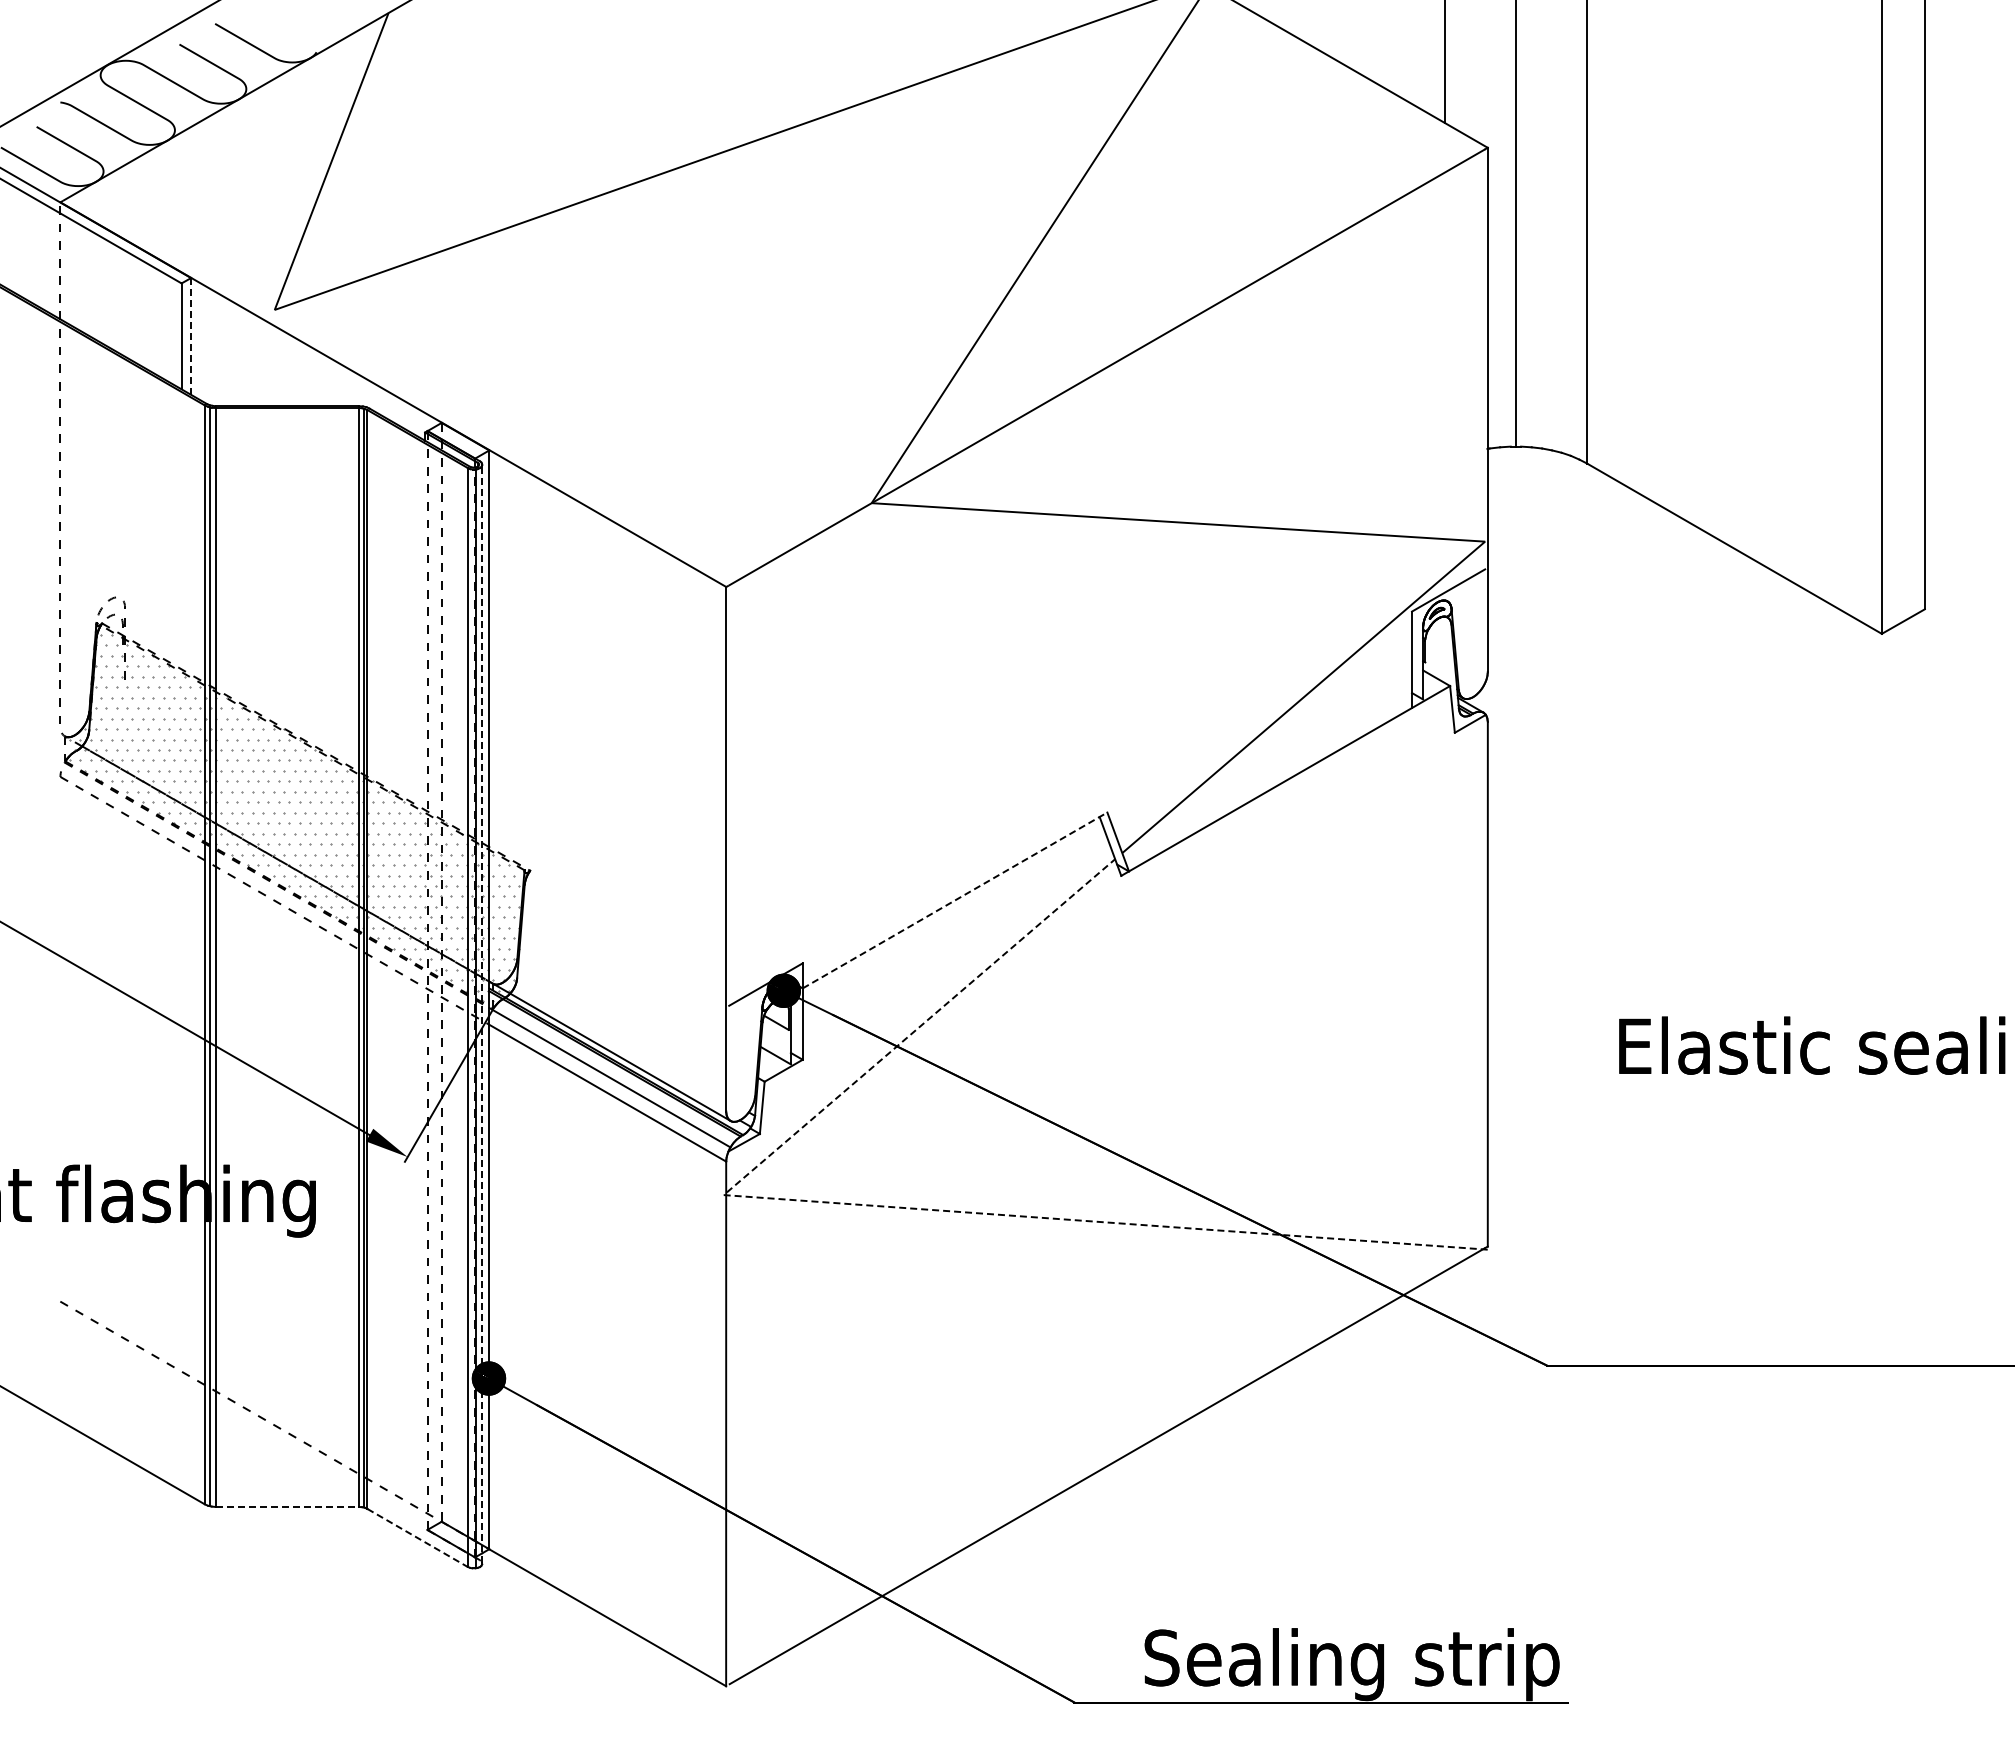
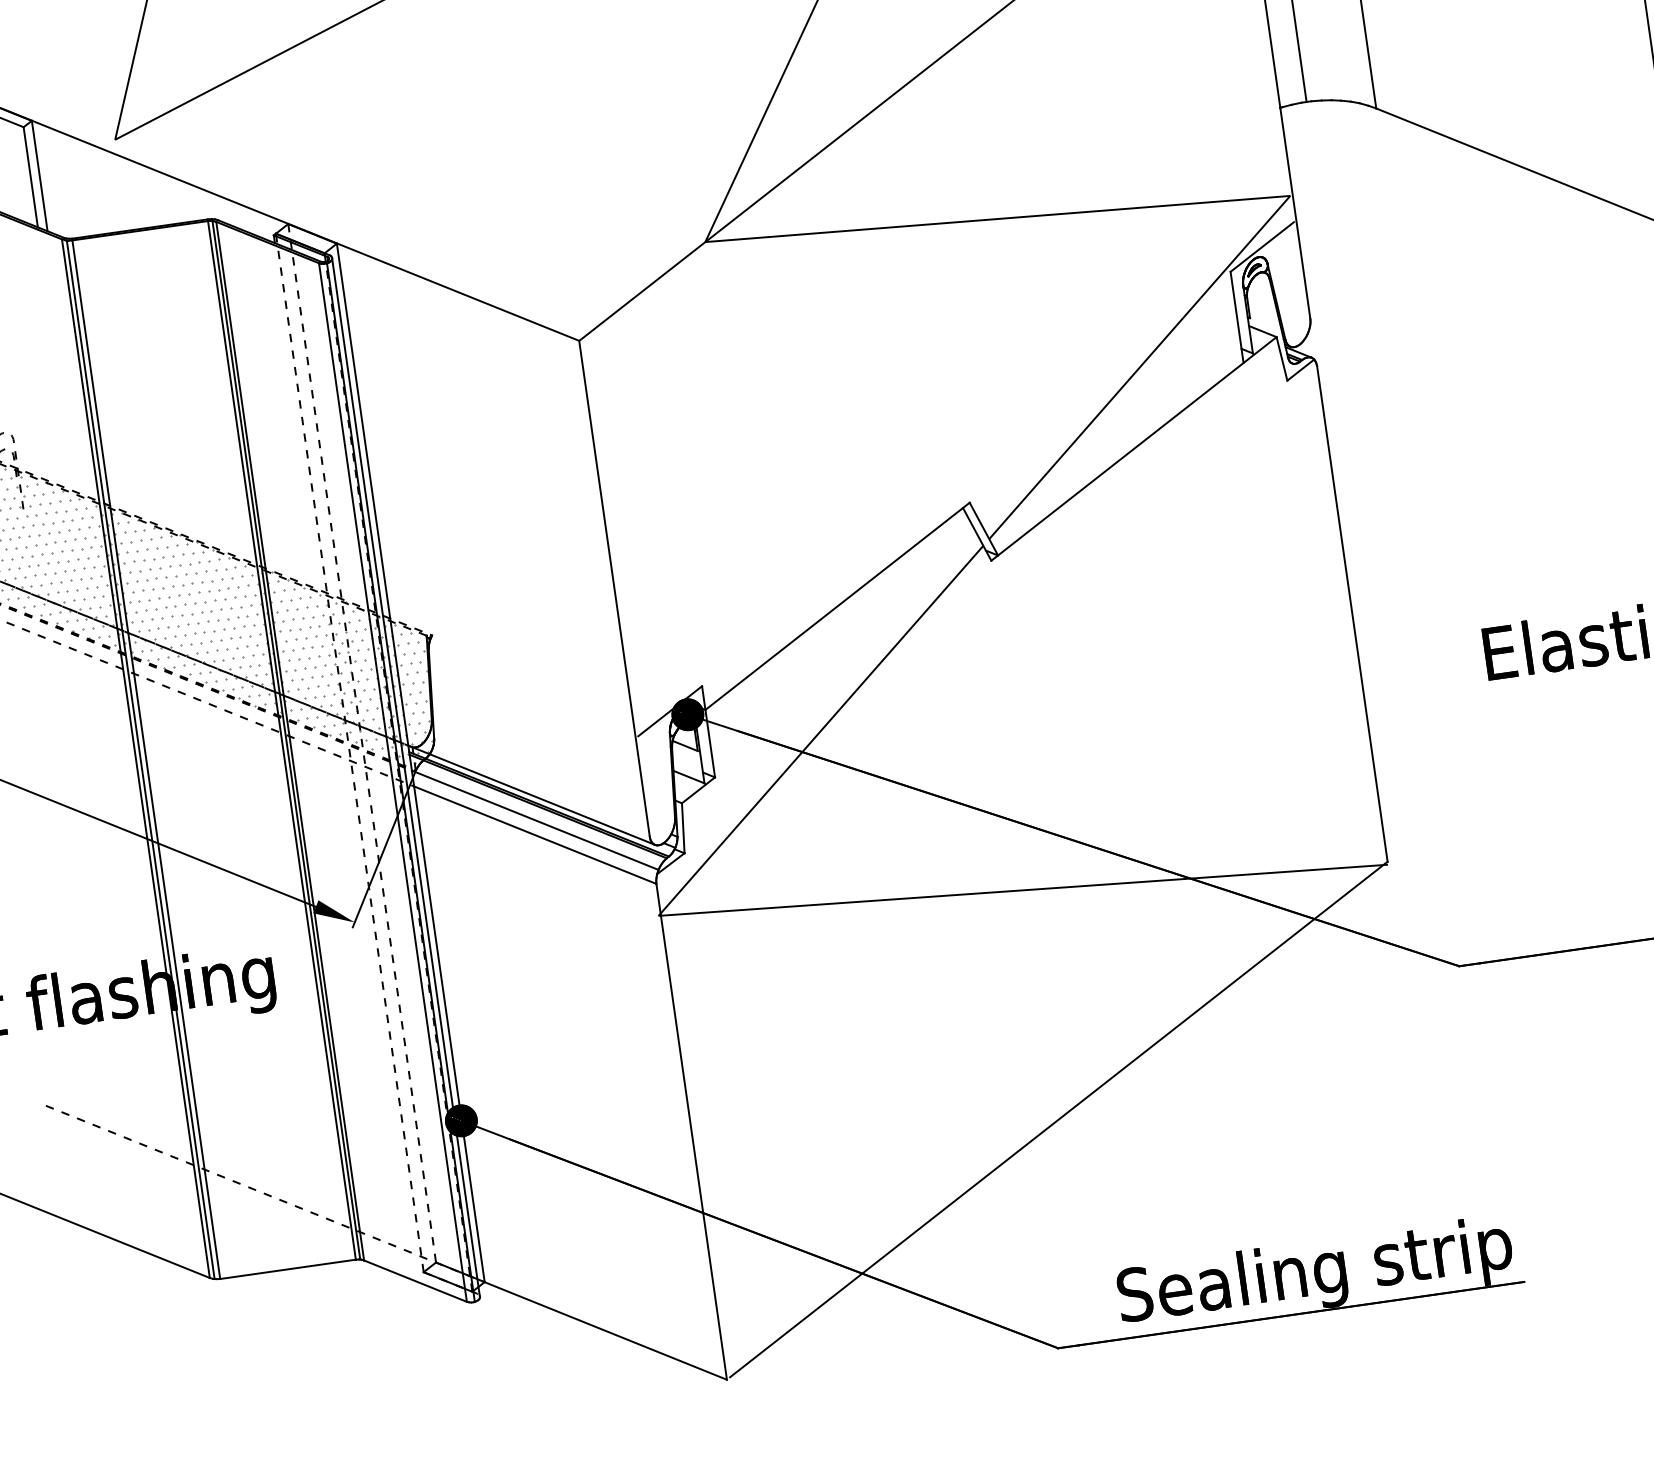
line: (191, 336) -> (40, 176), dashed -> solid
line: (955, 900) -> (838, 606), dashed -> solid
line: (482, 1014) -> (406, 777), dashed -> solid
line: (847, 1203) -> (776, 907), dashed -> solid
line: (287, 1506) -> (288, 1268), dashed -> solid
line: (418, 1538) -> (416, 1281), dashed -> solid

